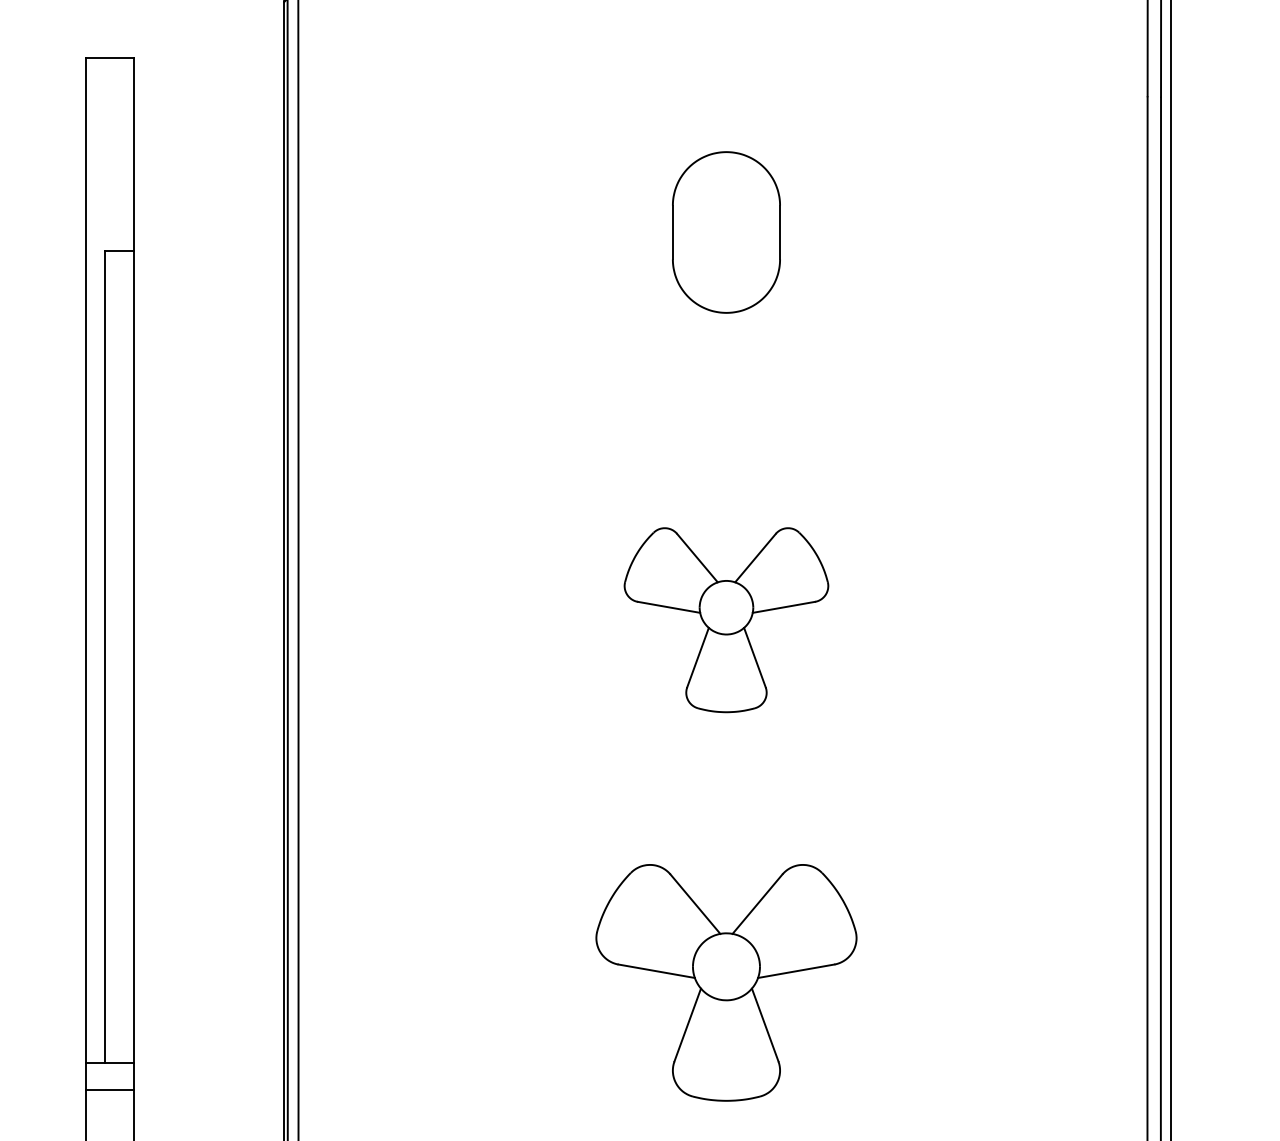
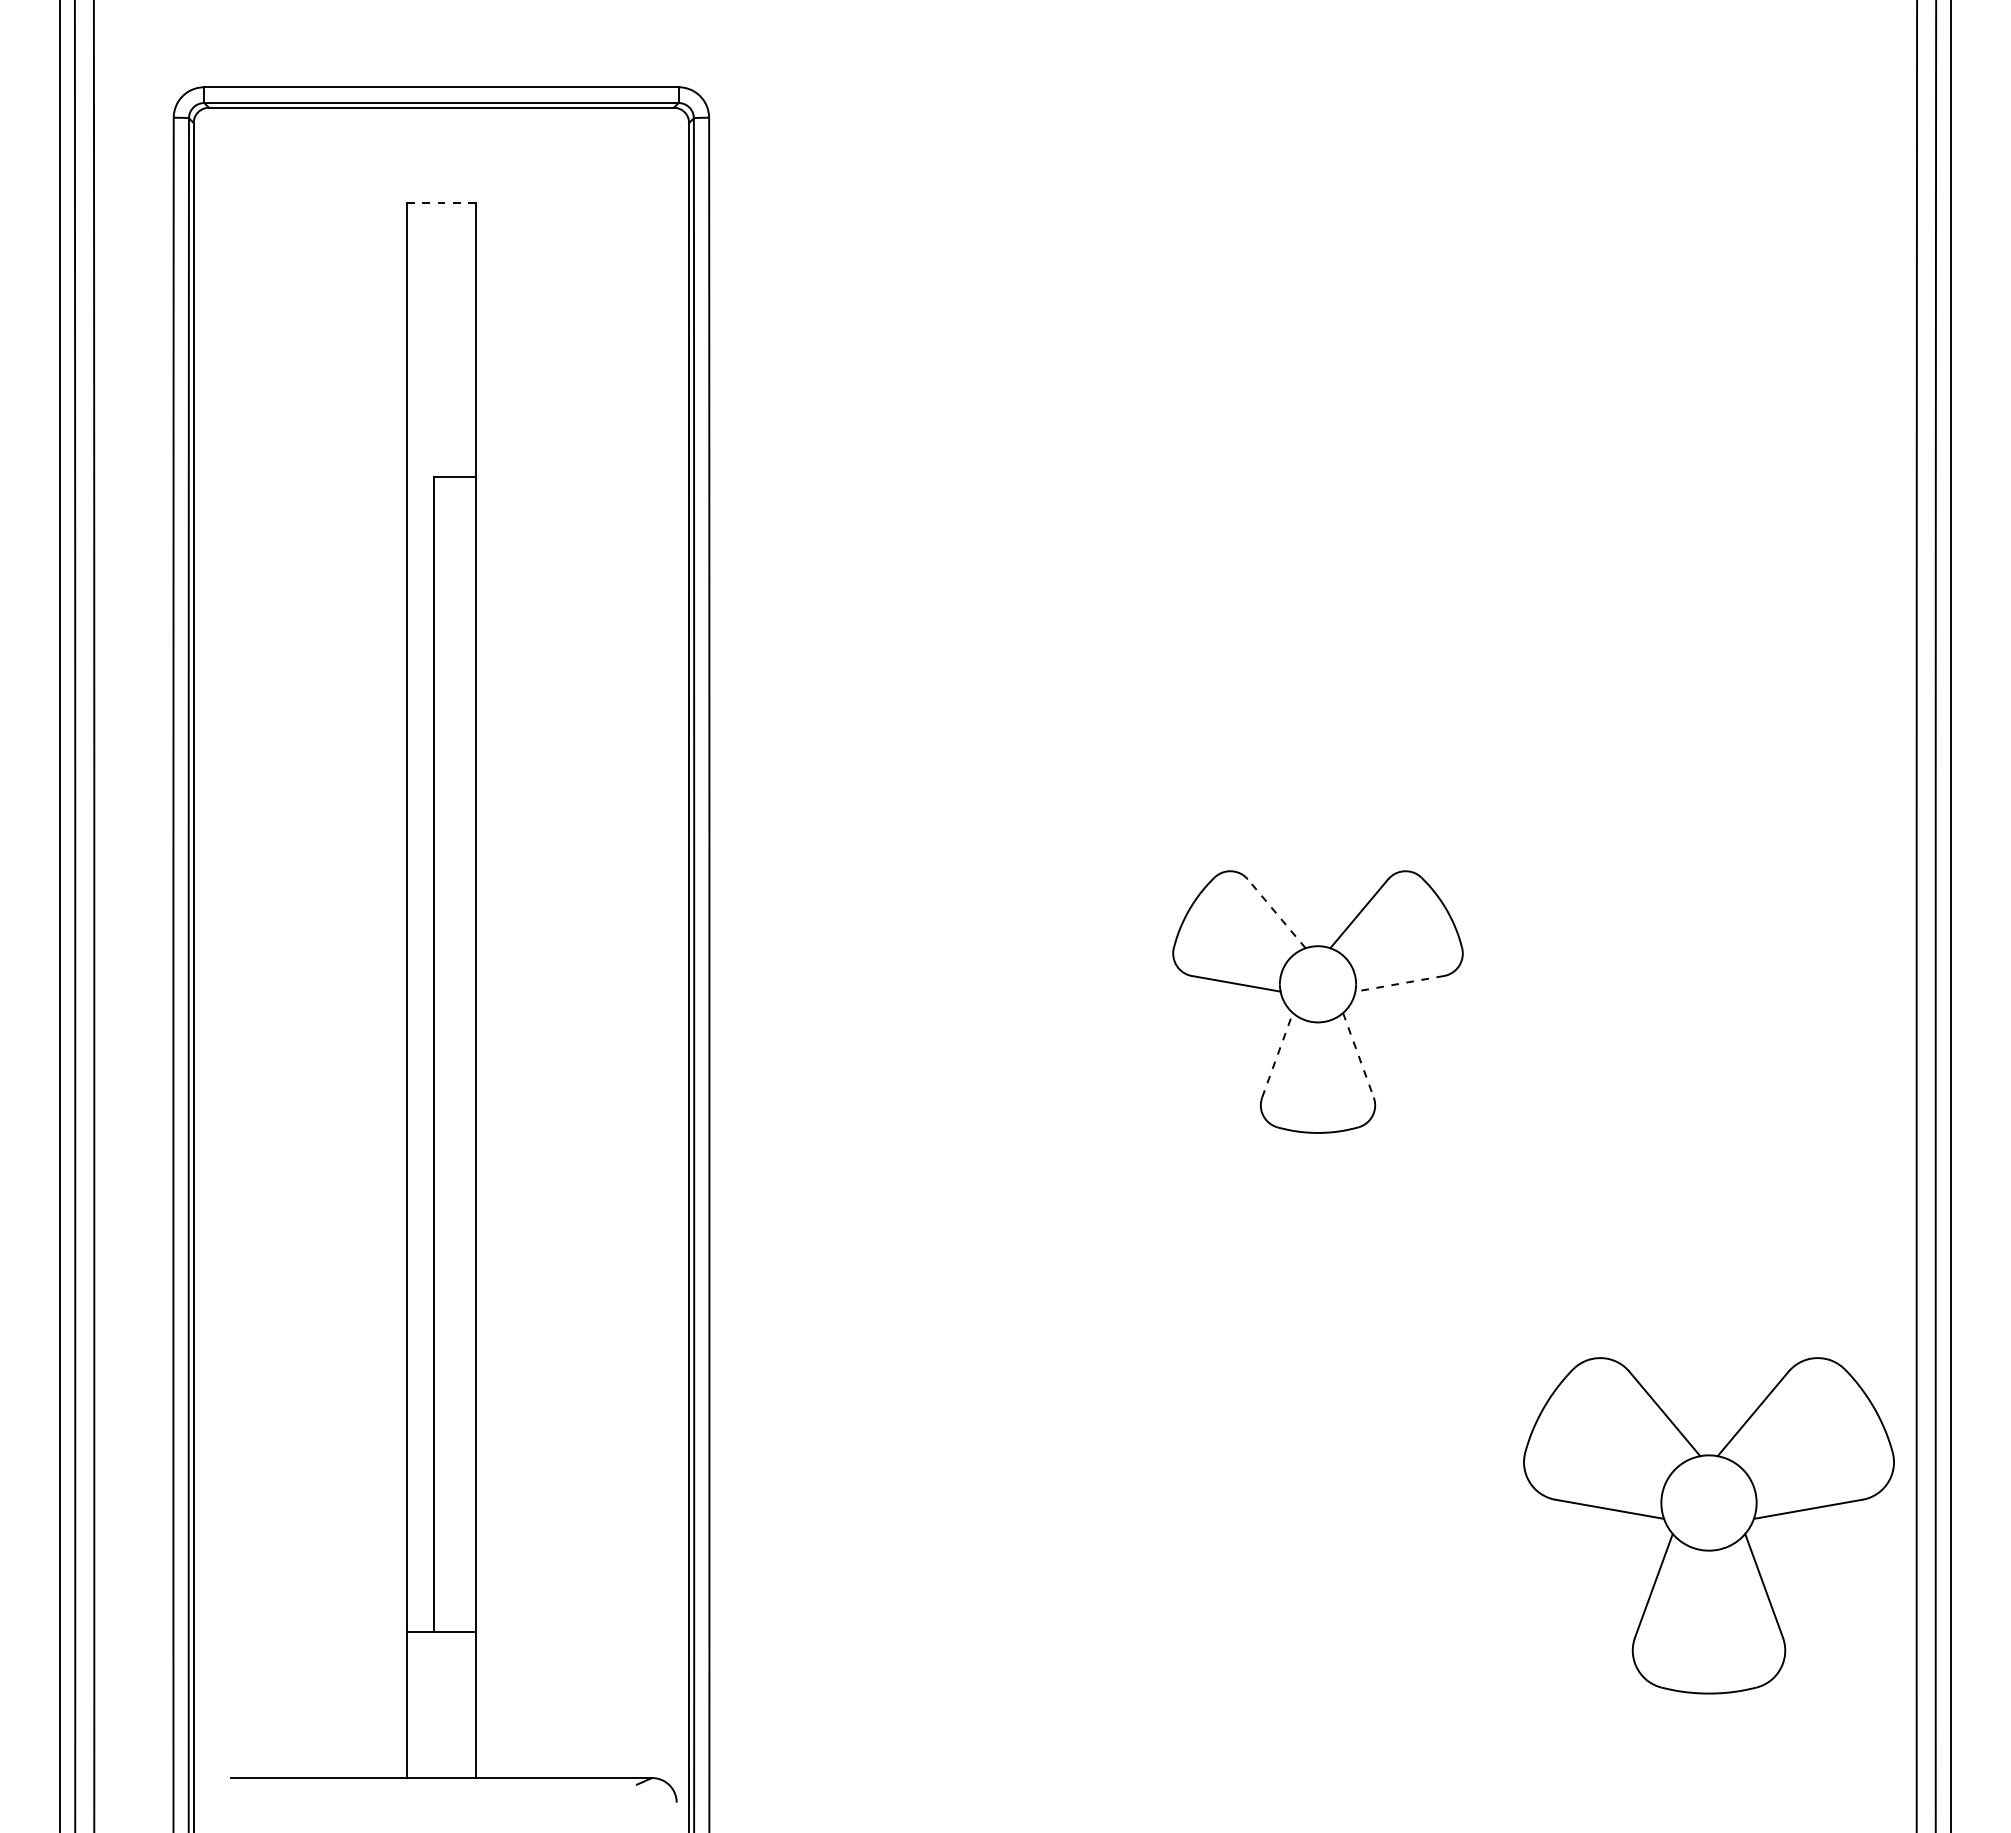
line: (109, 58) -> (440, 203), solid -> dashed
part: (726, 232) -> (1317, 450), removed
line: (697, 557) -> (1276, 913), solid -> dashed
line: (783, 607) -> (1399, 983), solid -> dashed
line: (697, 657) -> (1277, 1055), solid -> dashed
line: (754, 657) -> (1358, 1055), solid -> dashed
part: (726, 982) -> (1708, 1525), moved
line: (110, 1090) -> (441, 1670), removed

